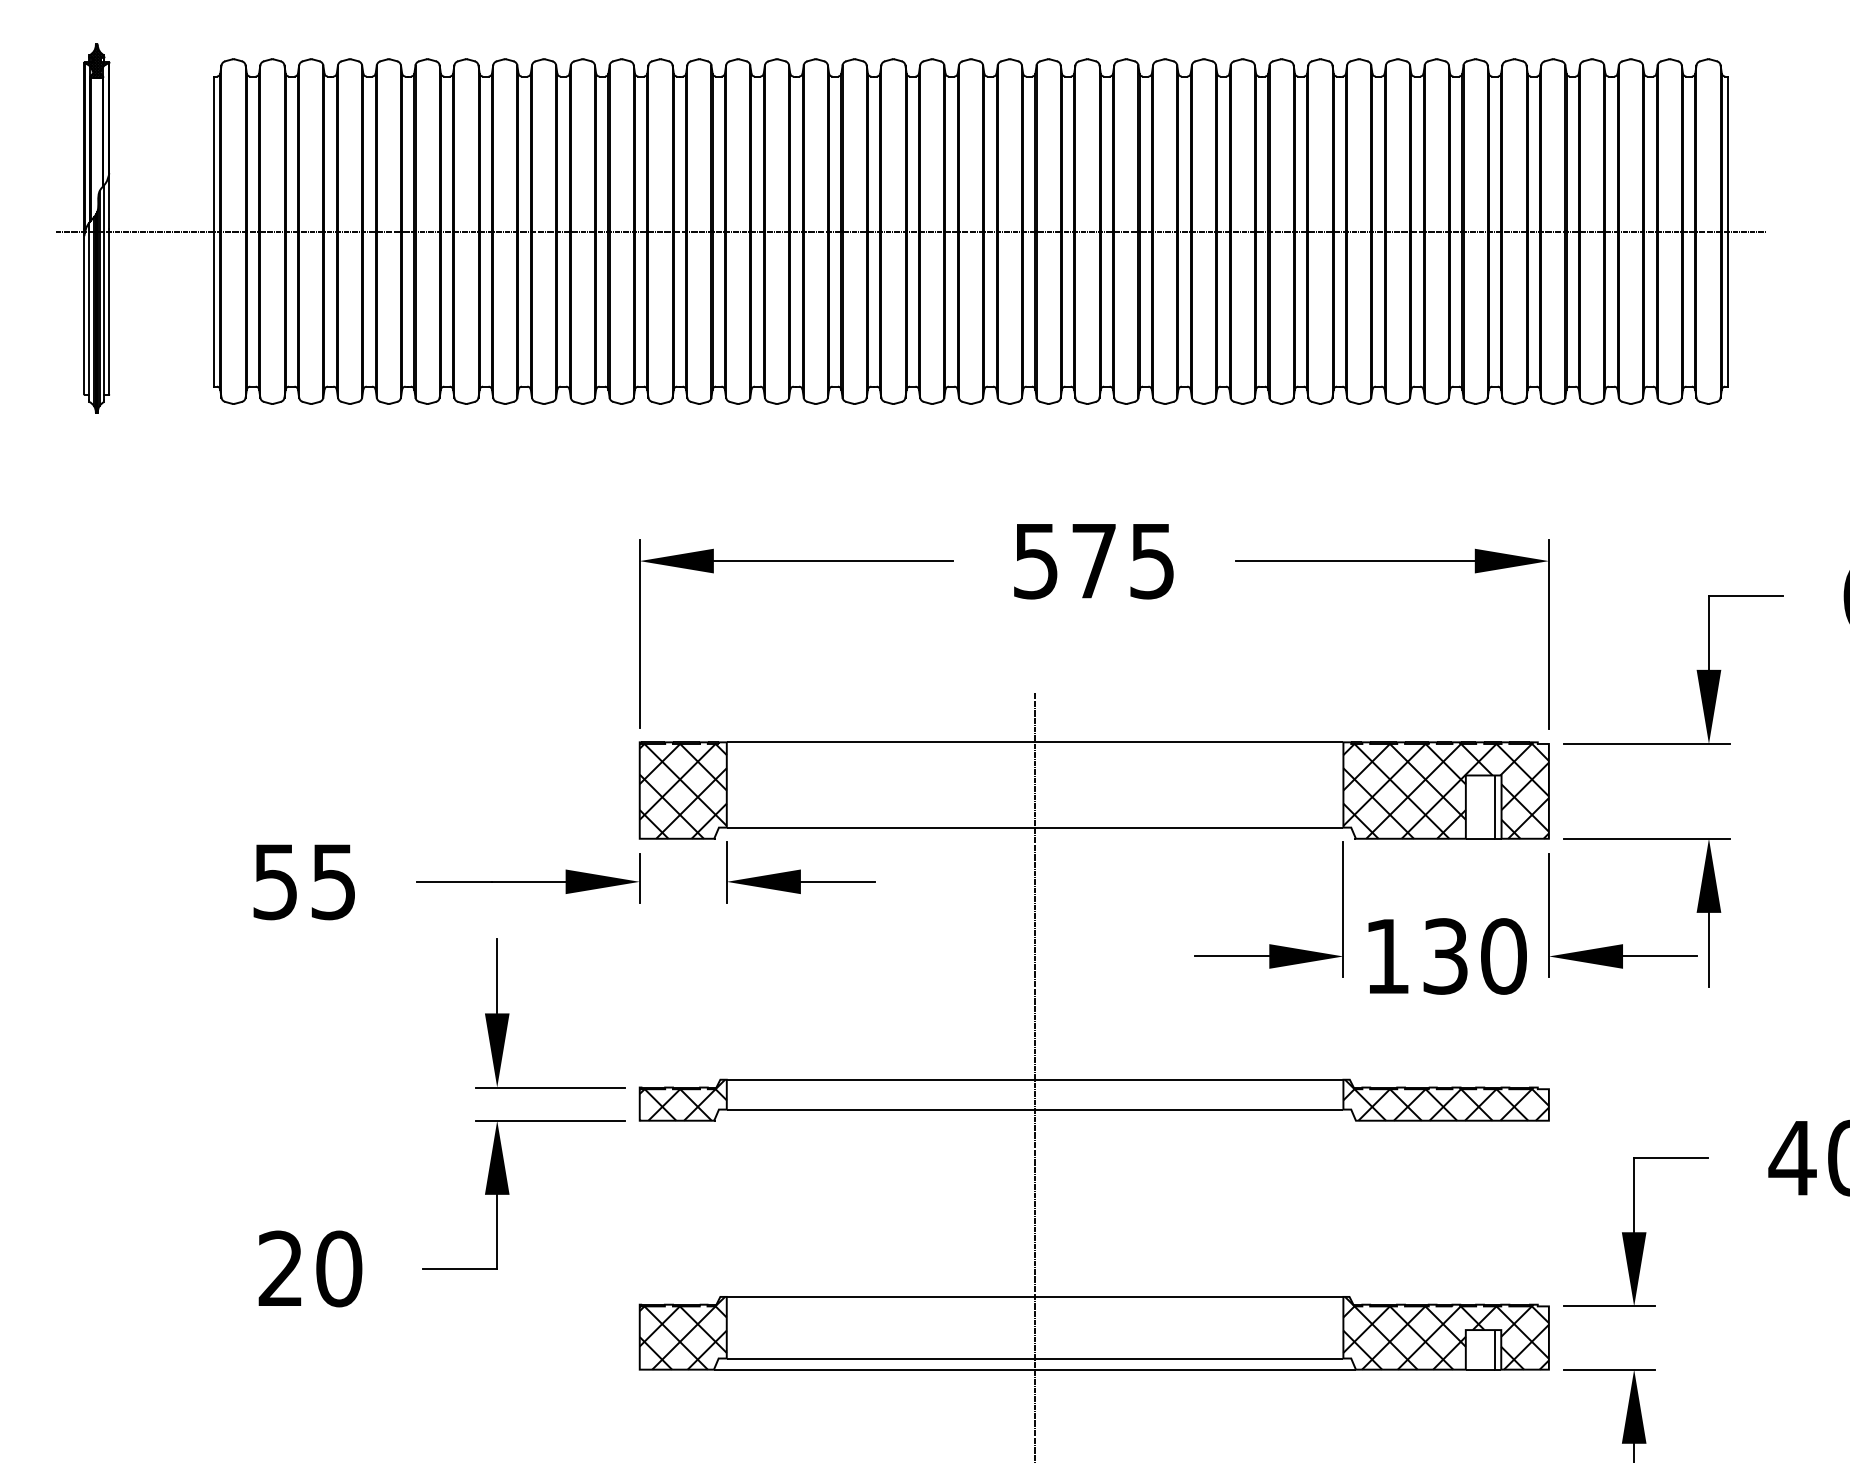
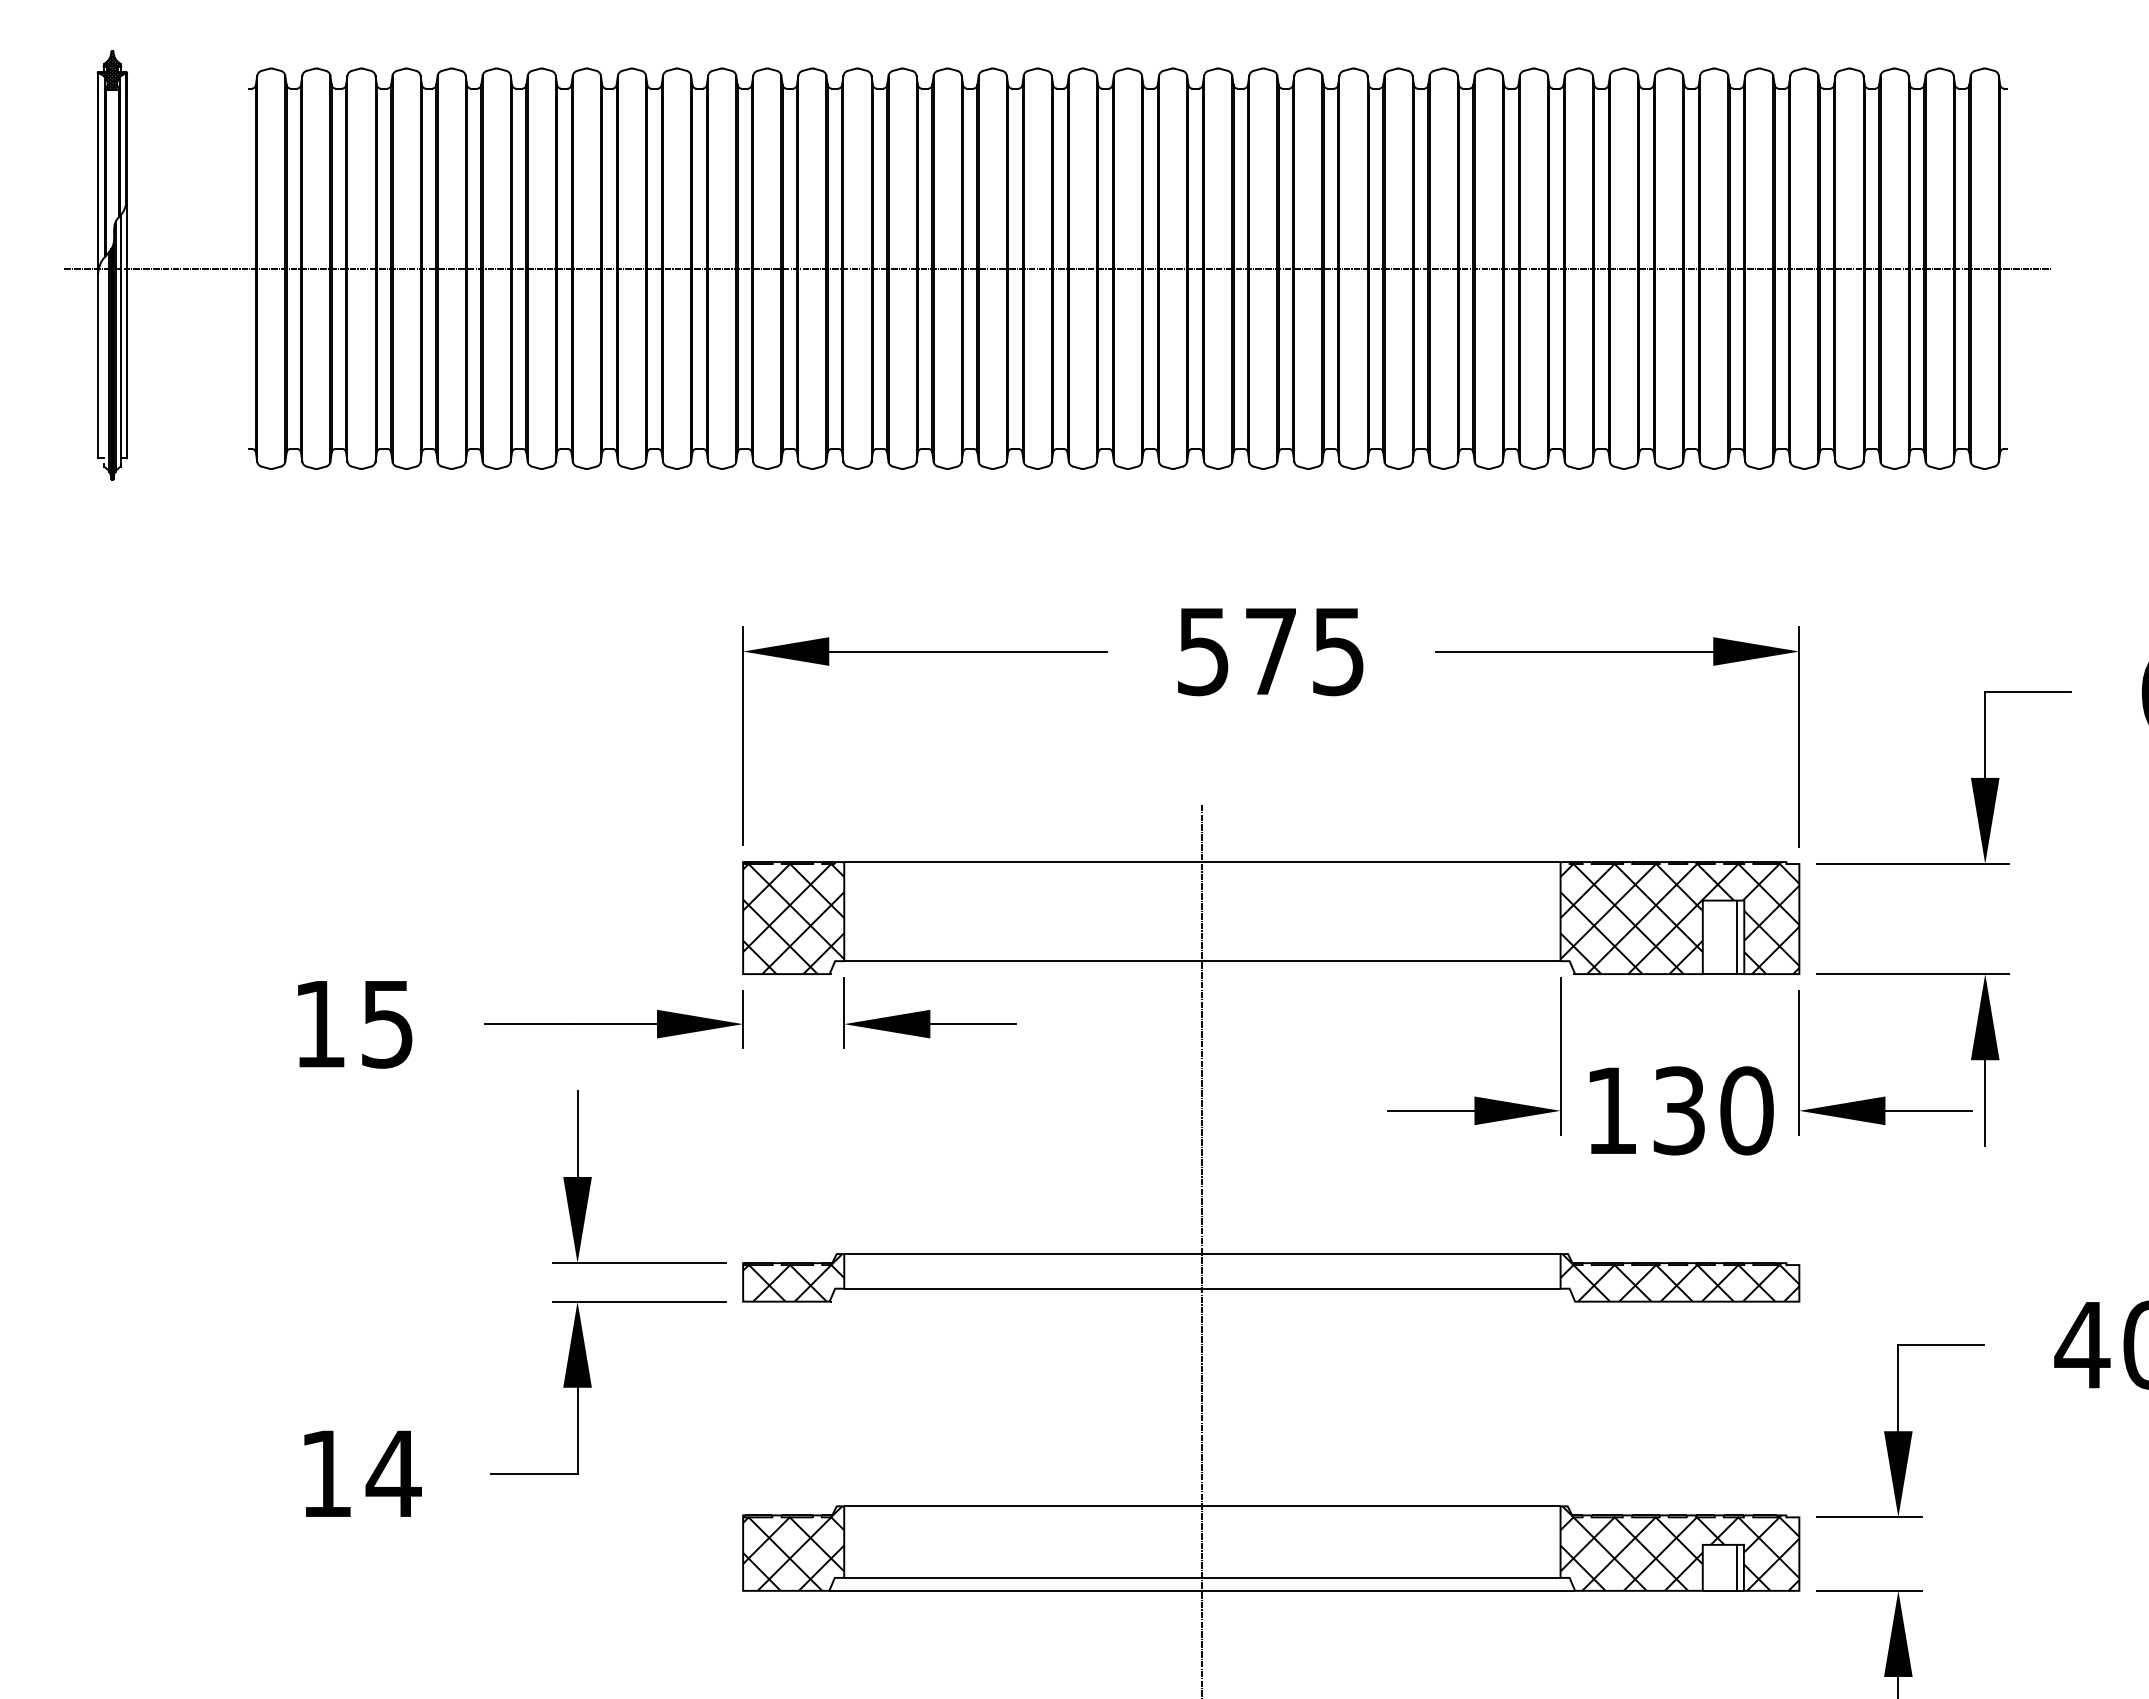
line: (213, 231) -> (248, 268), removed
line: (1728, 231) -> (2007, 268), removed
line: (89, 311) -> (103, 361), removed
text: (275, 882) -> (319, 1024), 55 -> 15
text: (310, 1268) -> (360, 1473), 20 -> 14

